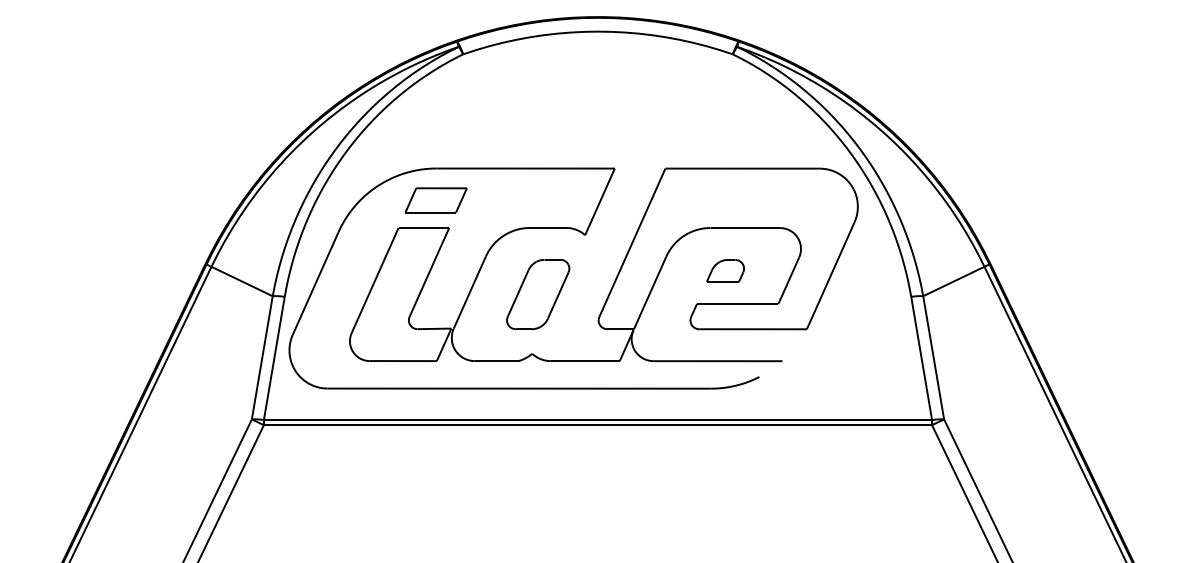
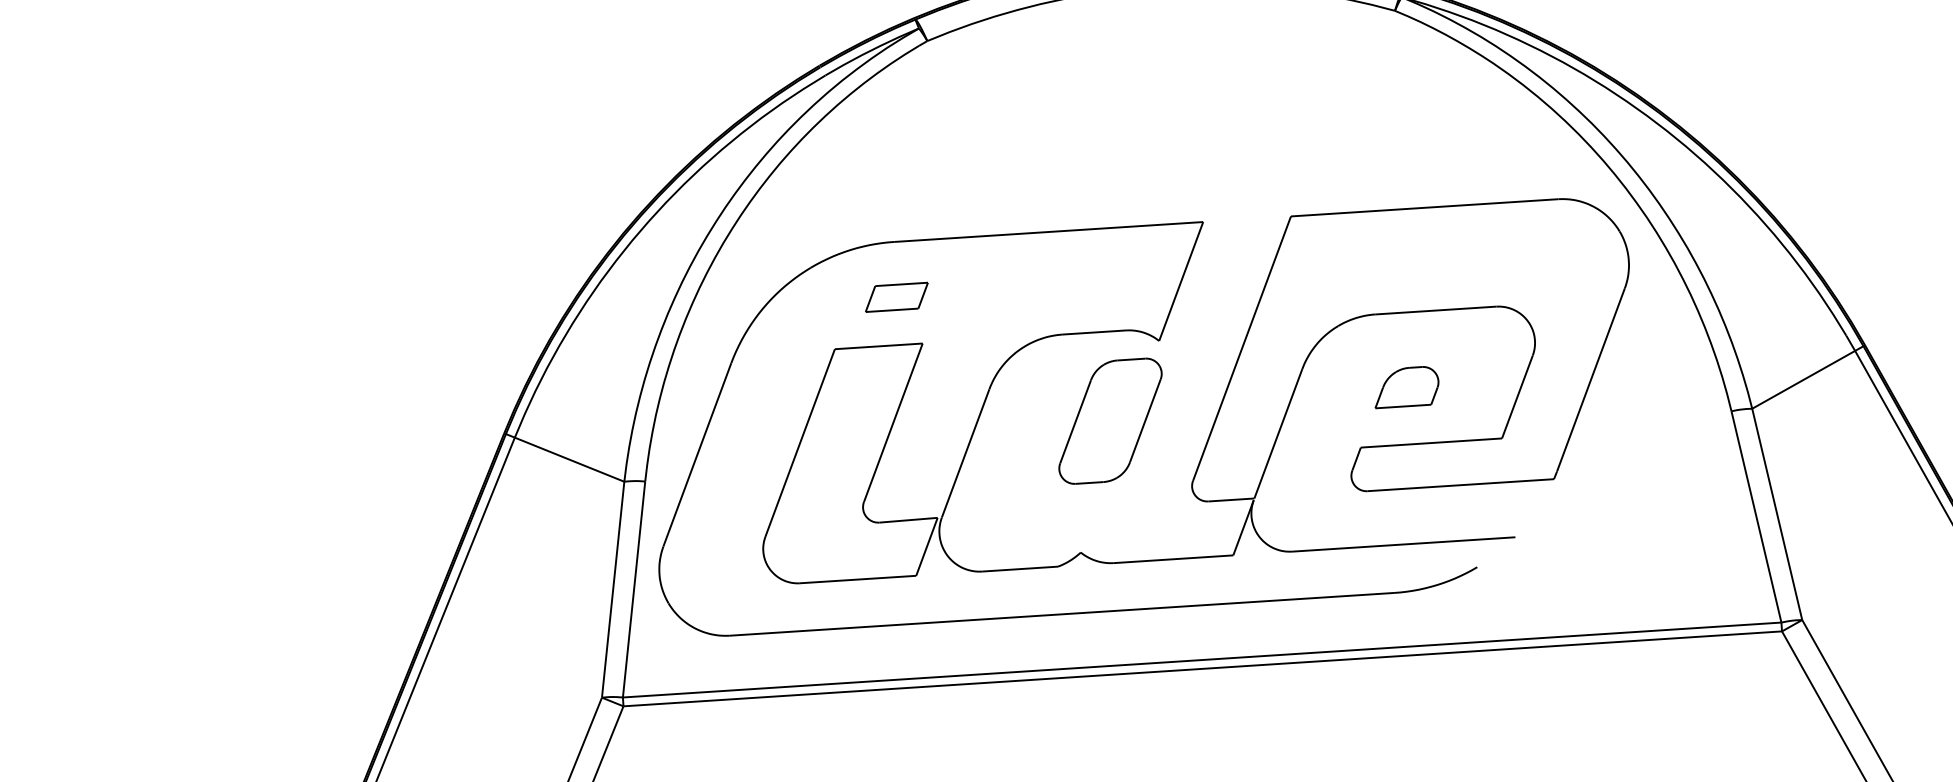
part: (435, 200) -> (895, 297), size x0.6
part: (538, 294) -> (1111, 421), moved

